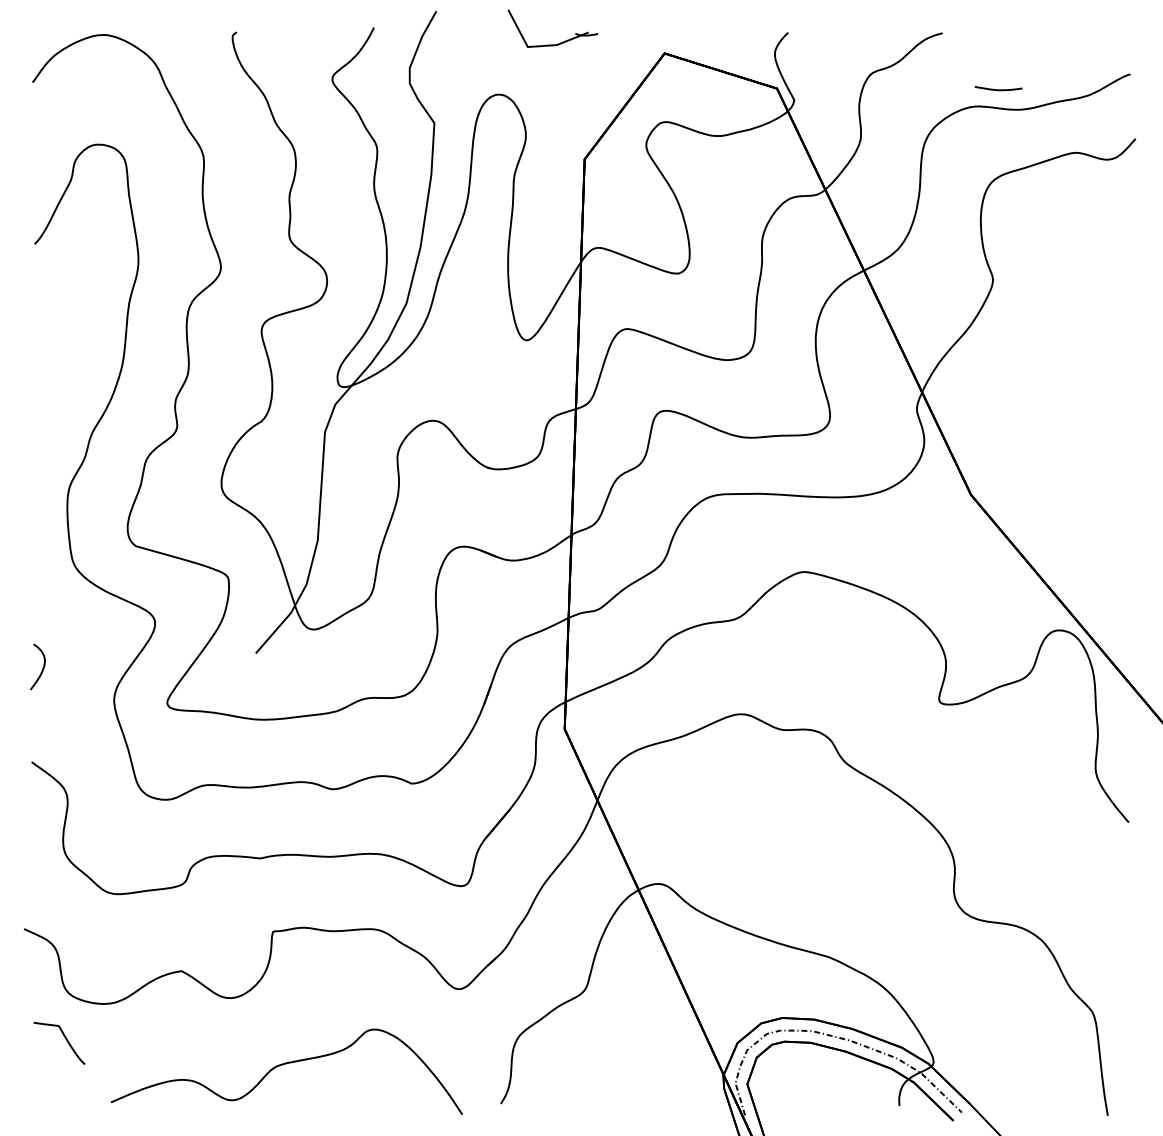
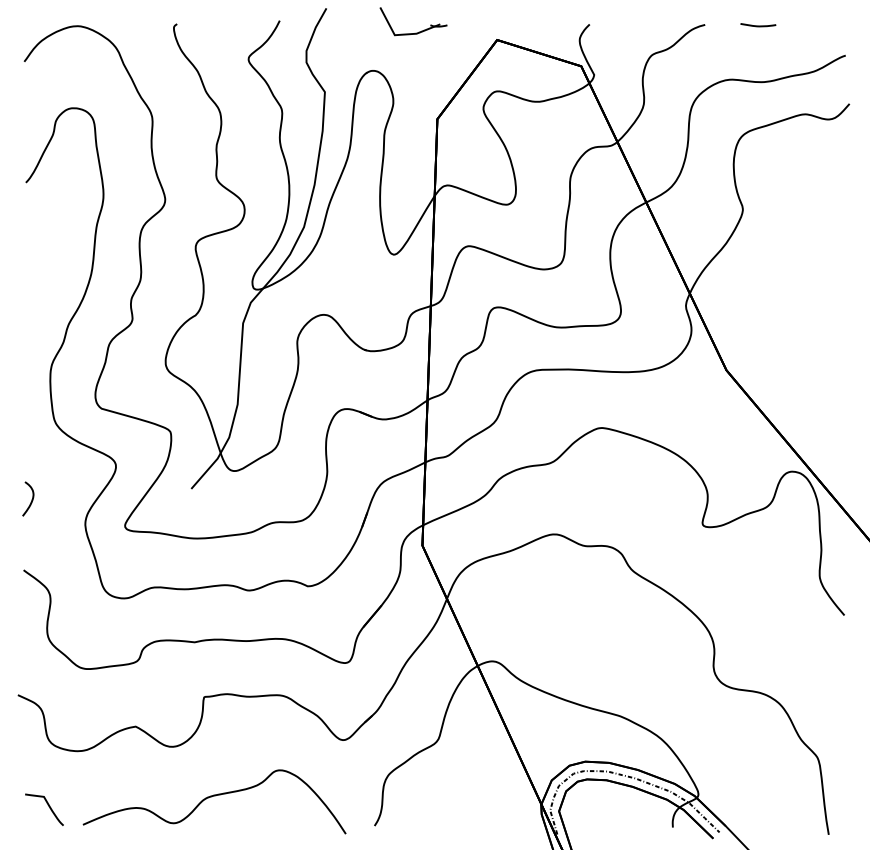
curve: (998, 89) -> (758, 25), moved
curve: (65, 1039) -> (48, 806), moved

